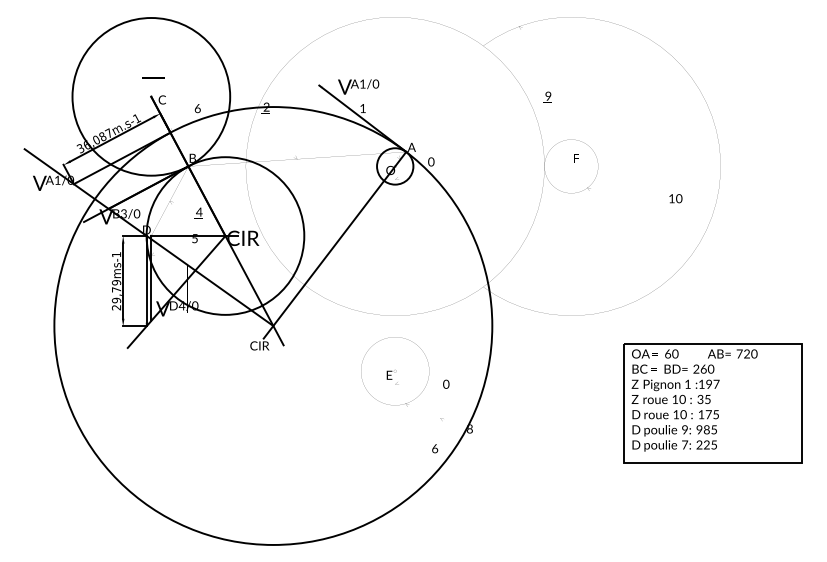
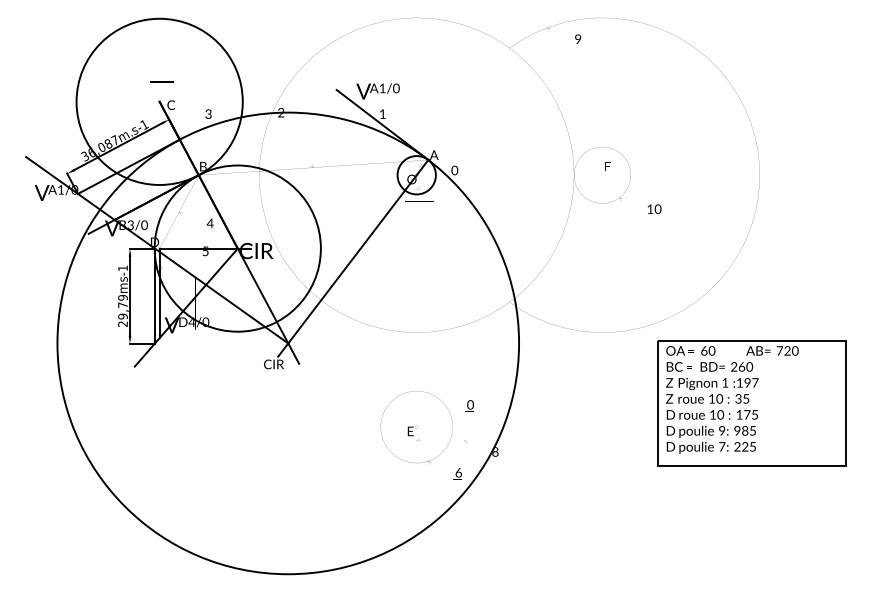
text: (548, 95) -> (578, 38), moved
text: (197, 107) -> (208, 113), 6 -> 3
text: (675, 197) -> (654, 208), moved
text: (395, 371) -> (416, 427), moved
part: (712, 403) -> (751, 403), moved

